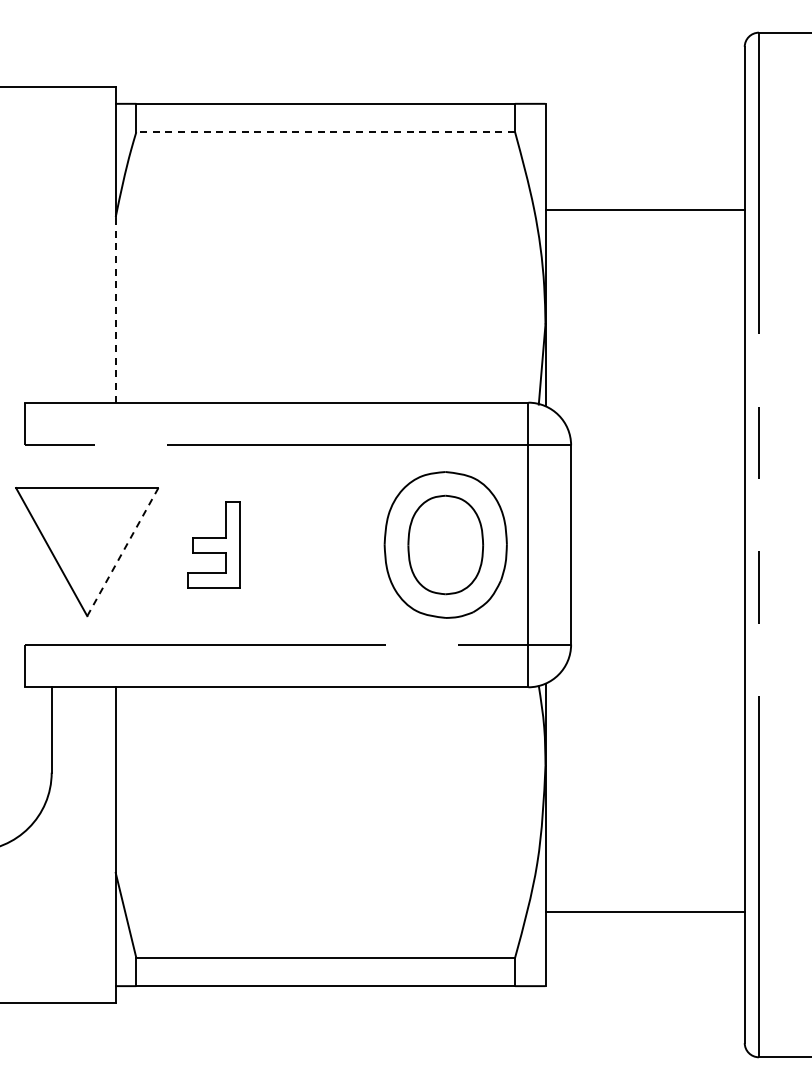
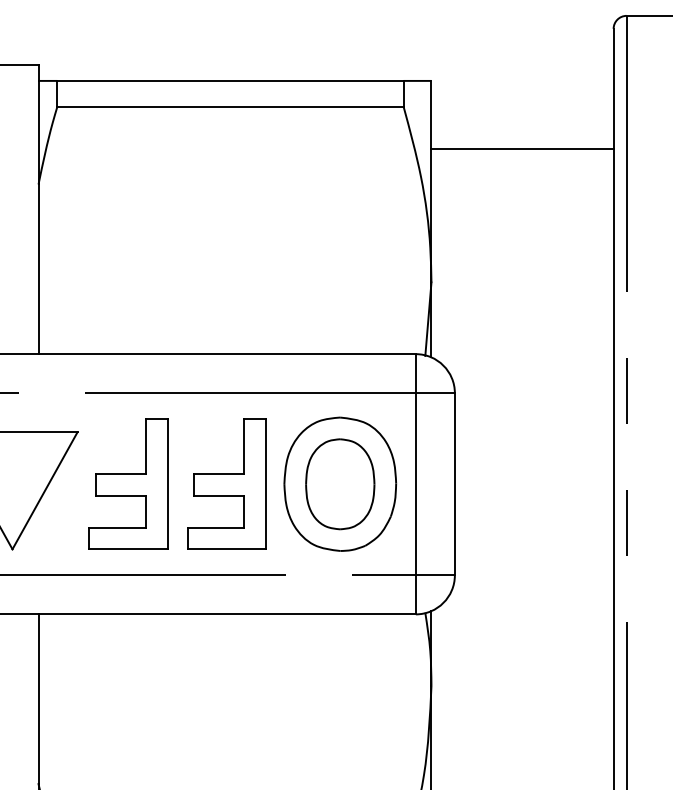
line: (325, 132) -> (230, 107), dashed -> solid
line: (644, 209) -> (521, 148), moved
line: (115, 309) -> (38, 268), dashed -> solid
part: (213, 544) -> (127, 483), size x1.67
part: (321, 544) -> (226, 483), added
line: (123, 551) -> (45, 490), dashed -> solid

